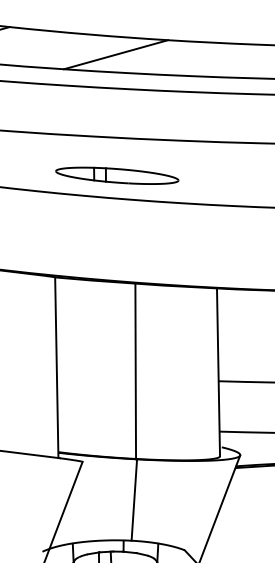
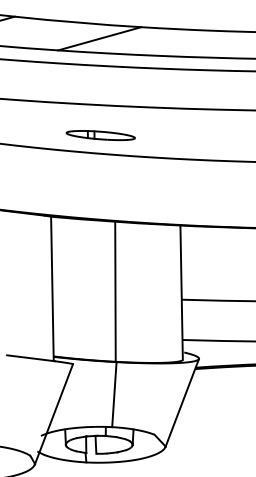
part: (116, 175) -> (100, 135), size x0.7

